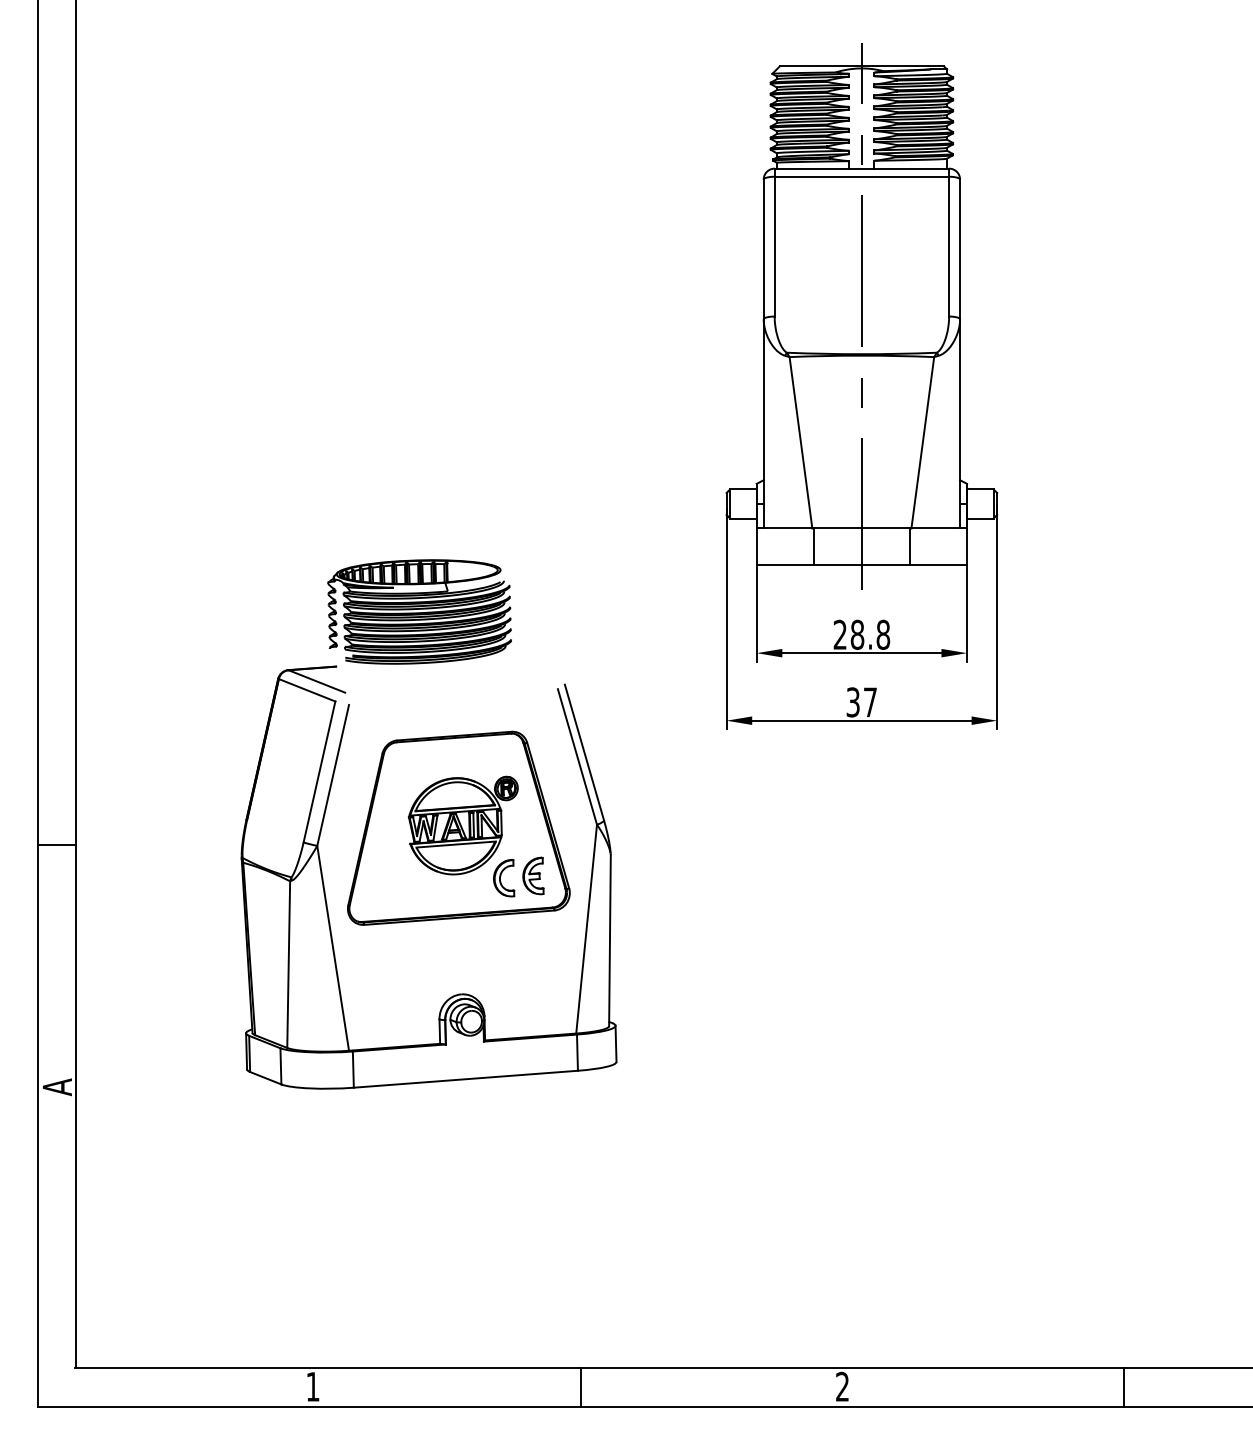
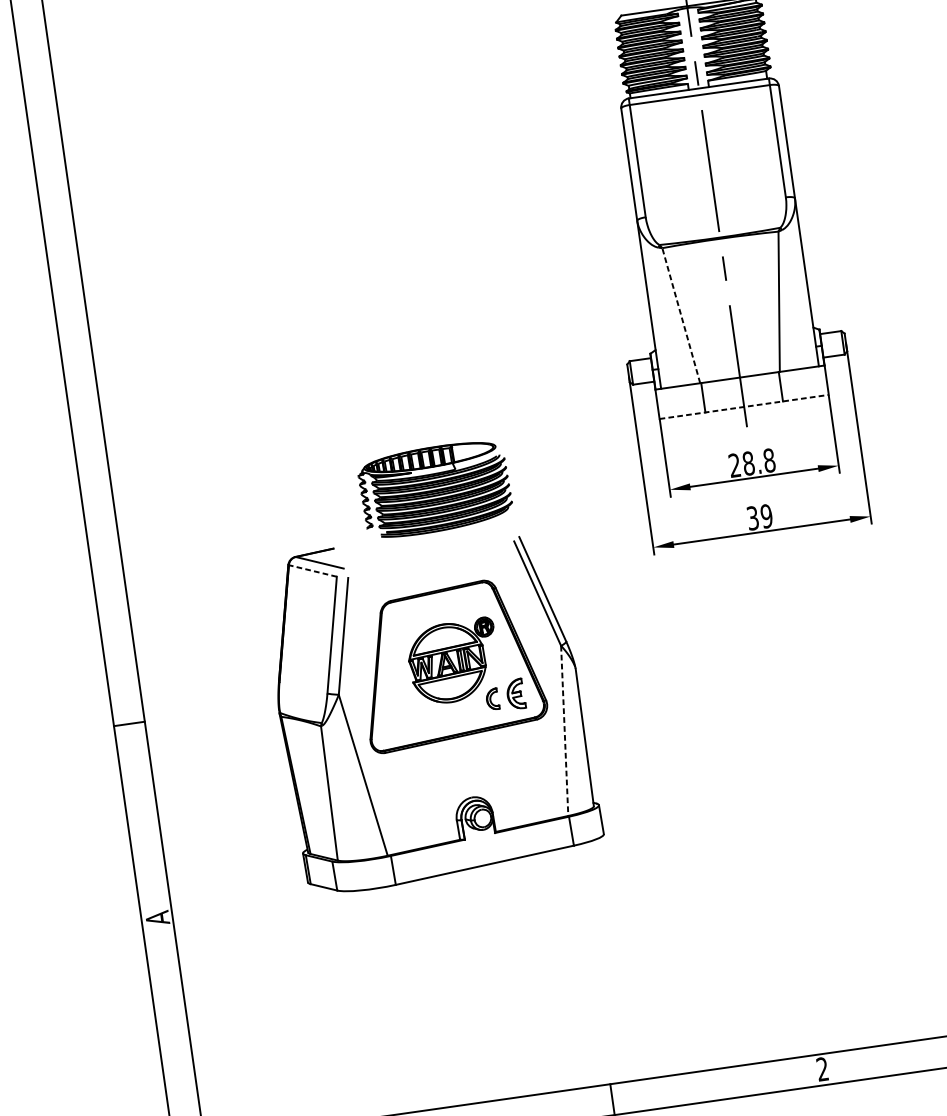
line: (800, 442) -> (680, 315), solid -> dashed
line: (862, 565) -> (744, 407), solid -> dashed
part: (419, 611) -> (435, 489), moved
line: (306, 690) -> (312, 571), solid -> dashed
text: (870, 702) -> (766, 516), 37 -> 39
part: (504, 877) -> (492, 698), size x0.7
line: (586, 929) -> (564, 731), solid -> dashed

